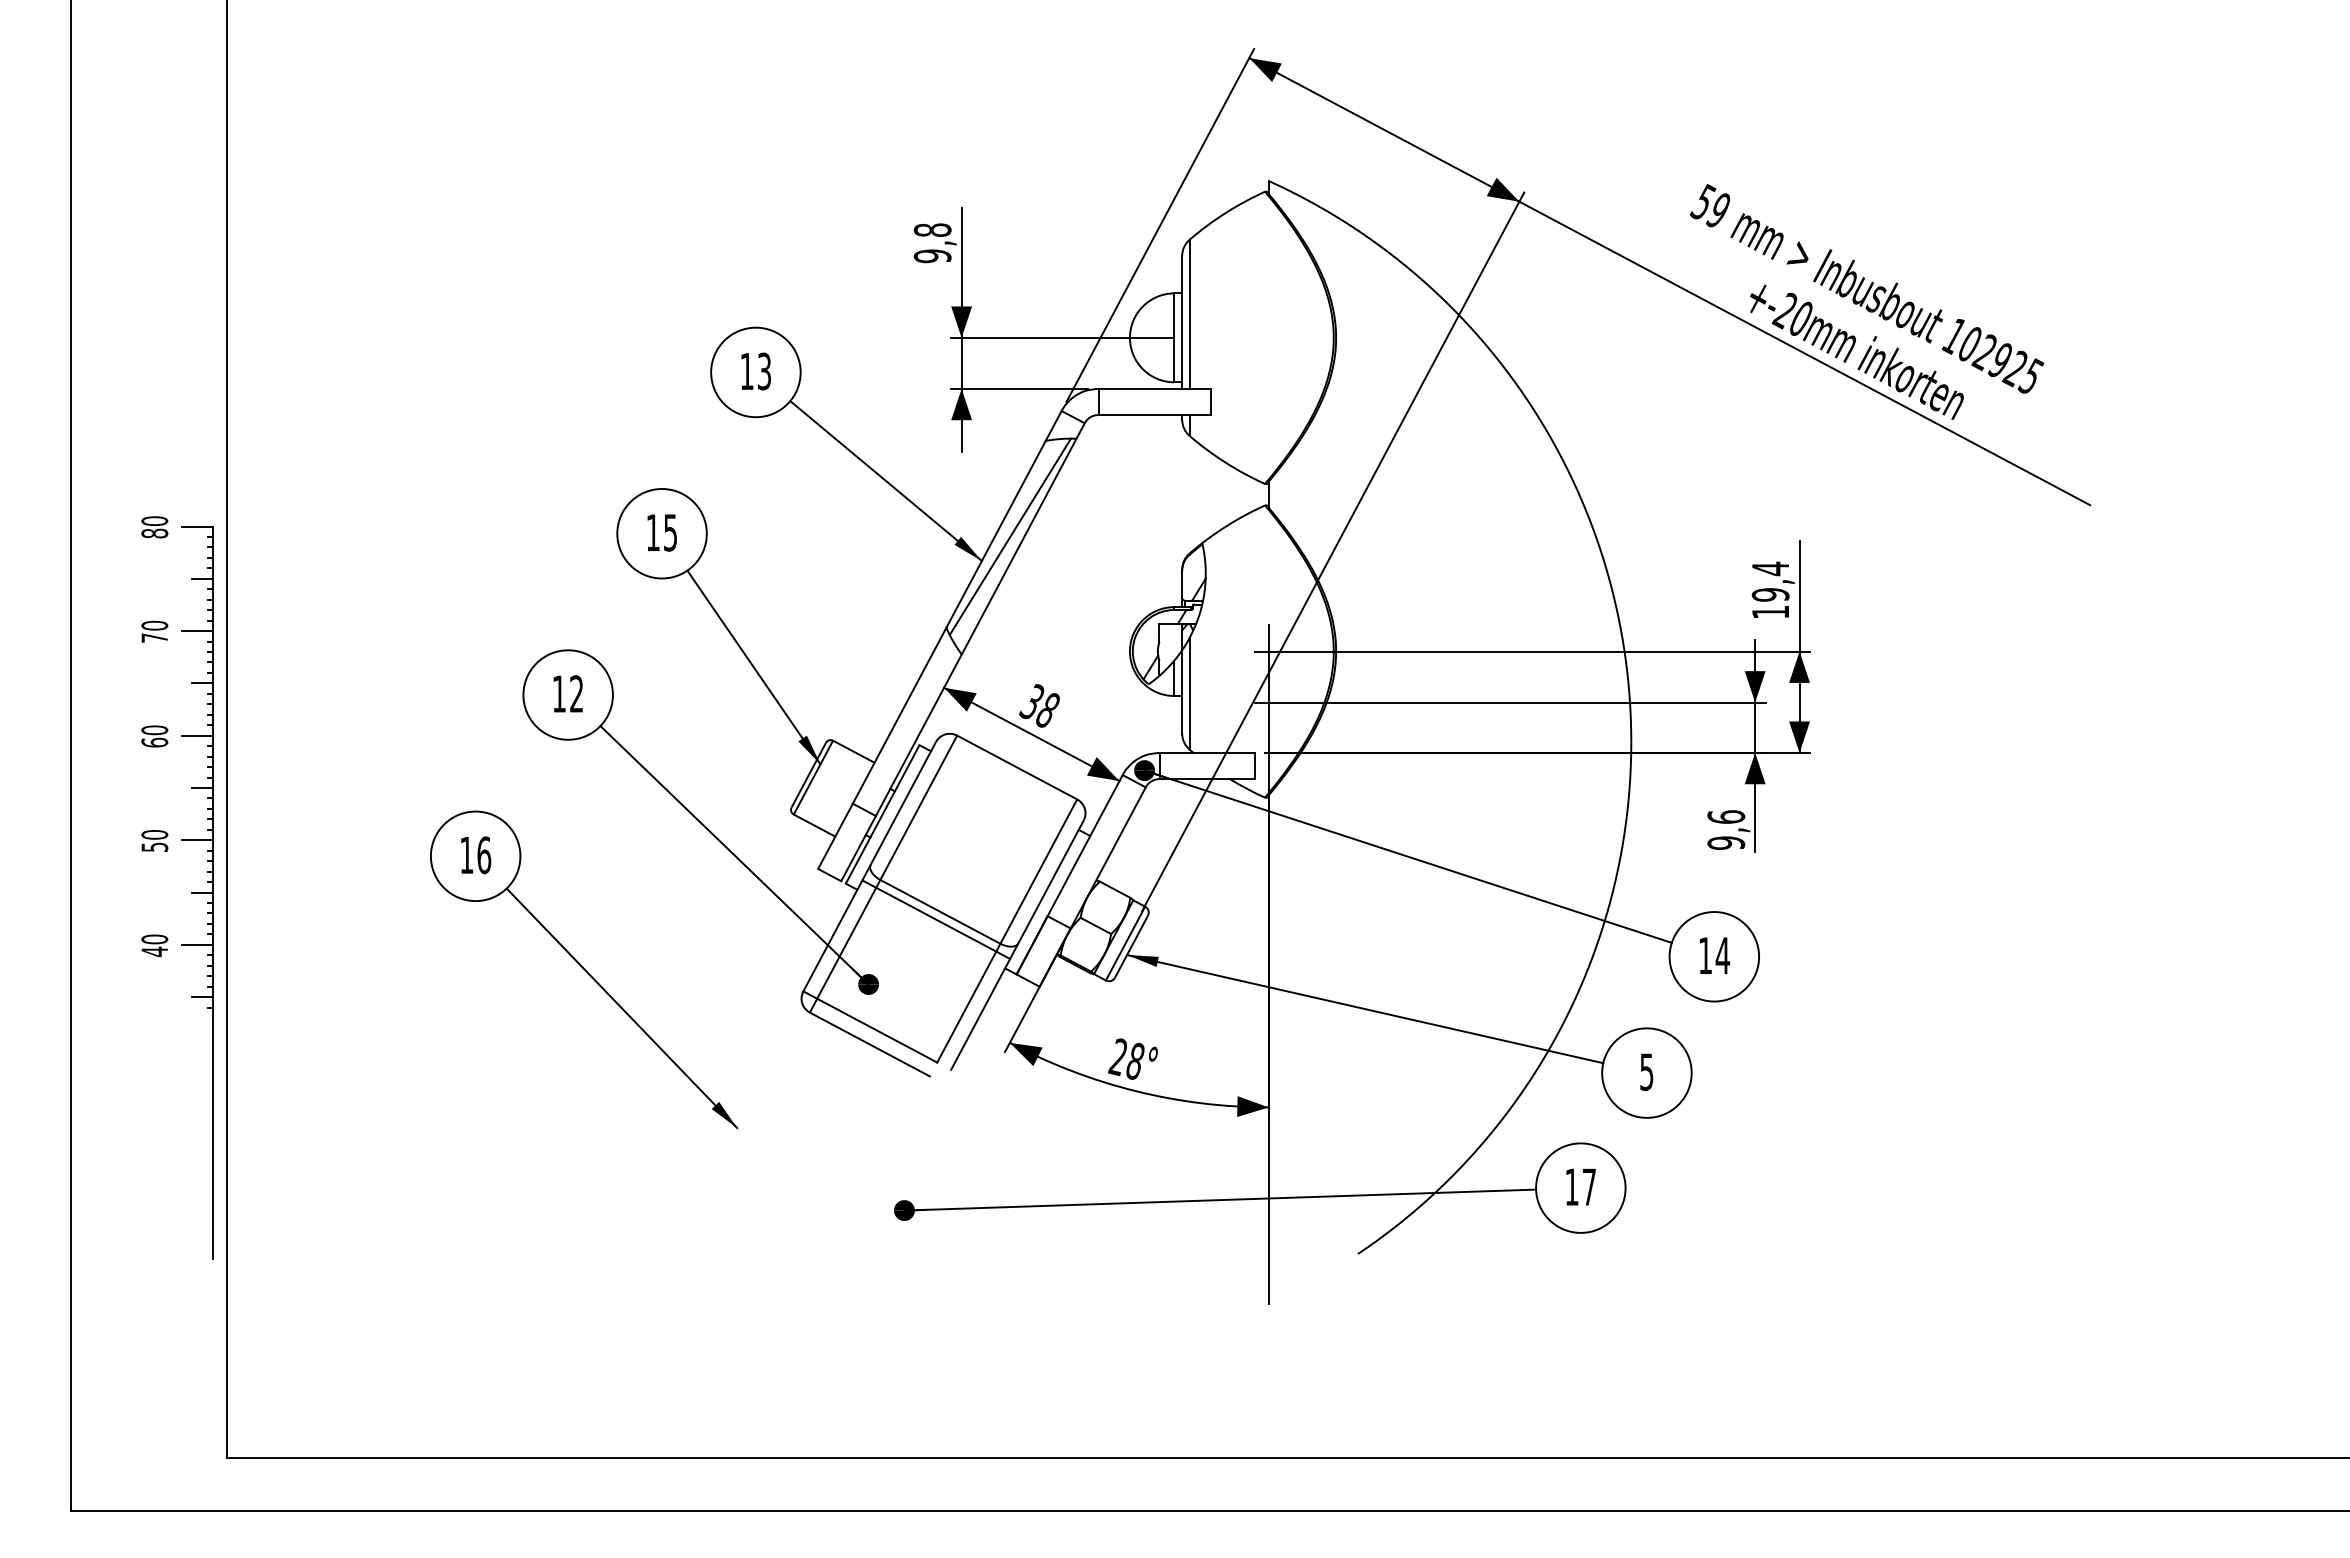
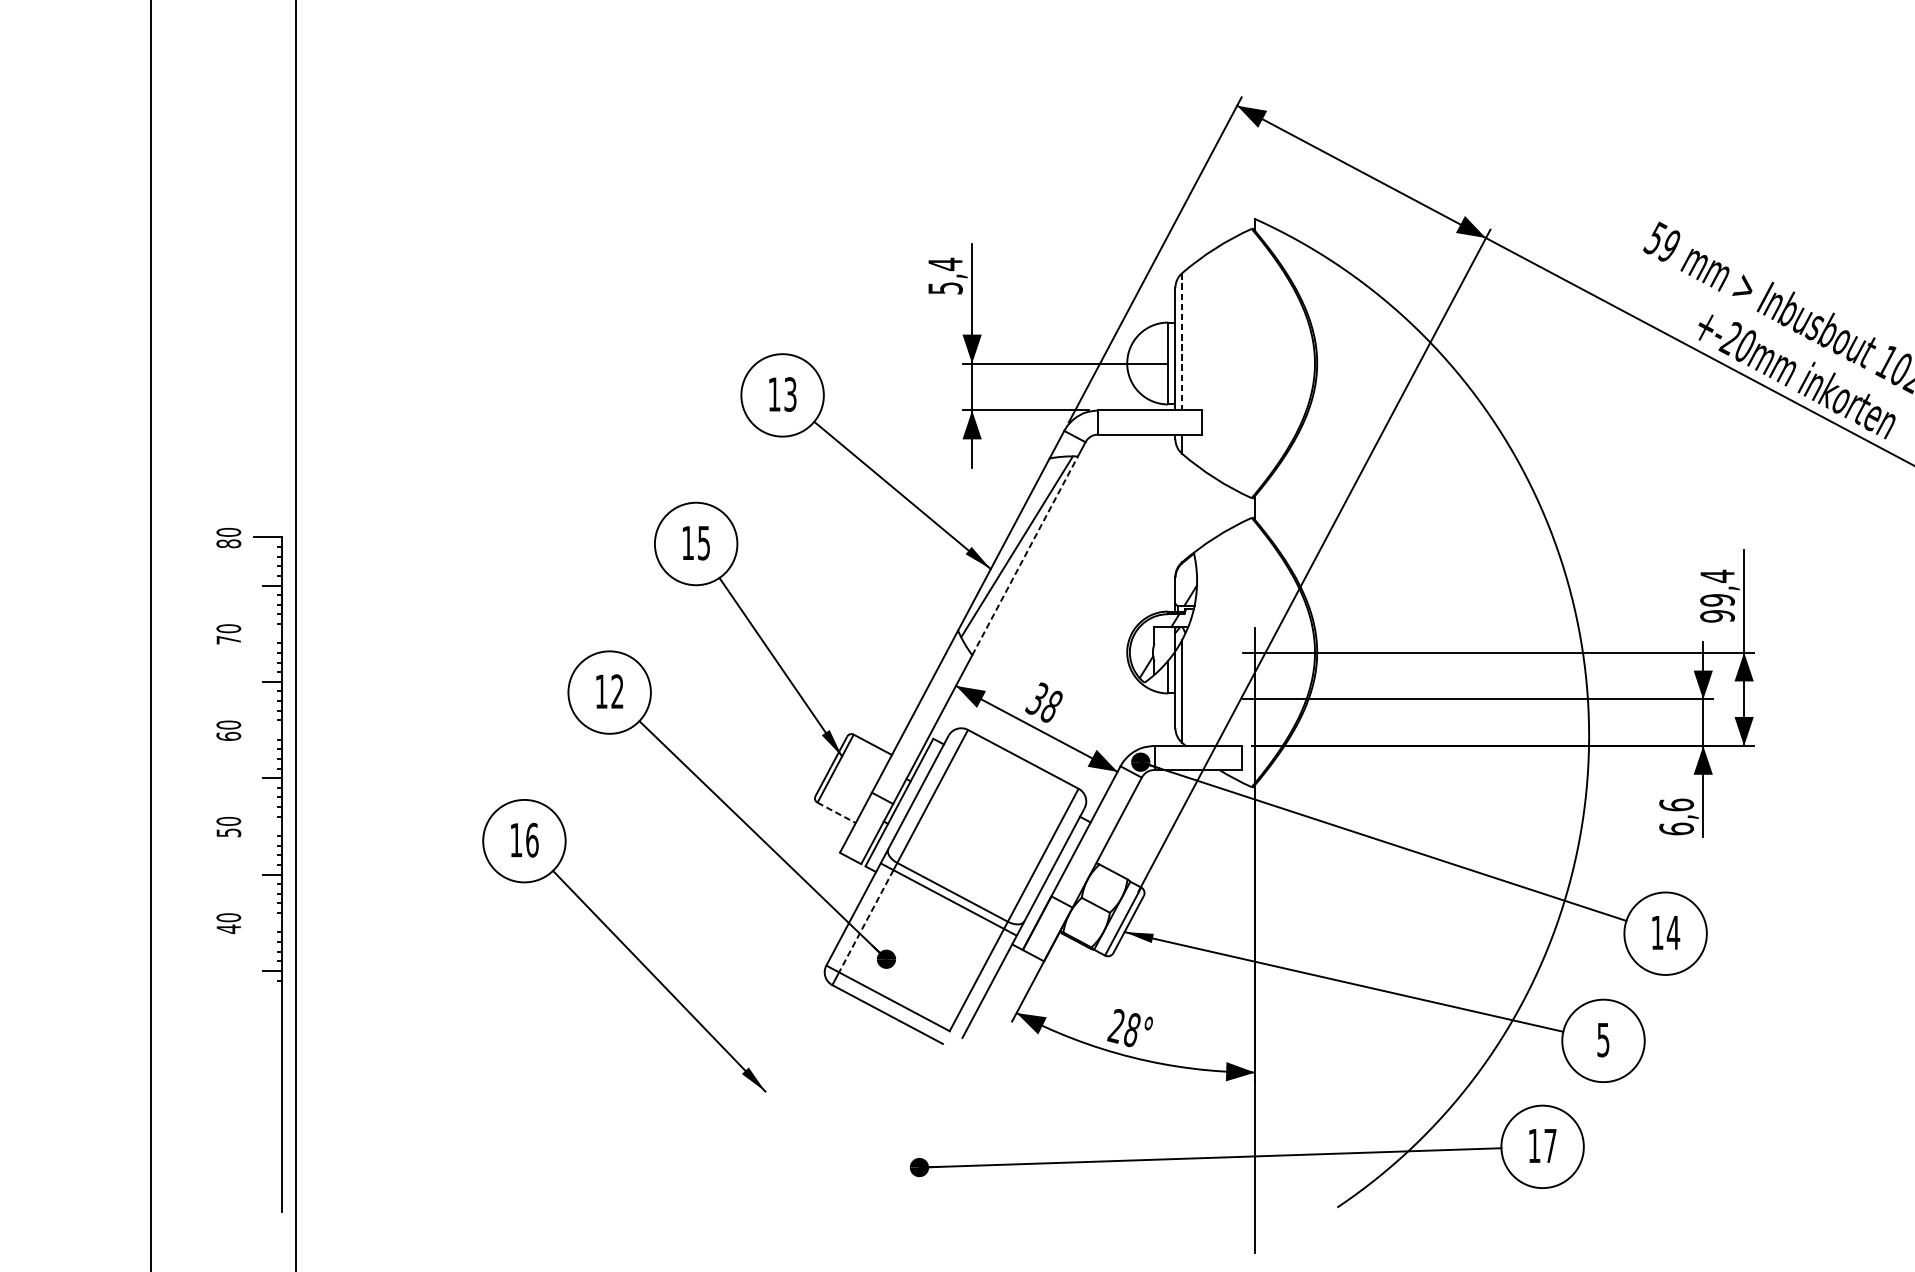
text: (932, 243) -> (945, 276), 9,8 -> 5,4
line: (1189, 314) -> (1182, 341), solid -> dashed
line: (1019, 546) -> (1025, 555), solid -> dashed
text: (1770, 612) -> (1717, 616), 19,4 -> 99,4
line: (196, 631) -> (267, 634), removed
line: (196, 735) -> (267, 729), removed
line: (814, 825) -> (836, 812), solid -> dashed
line: (196, 840) -> (267, 826), removed
text: (1726, 843) -> (1676, 829), 9,6 -> 6,6
line: (846, 943) -> (866, 921), solid -> dashed
line: (196, 944) -> (267, 922), removed

